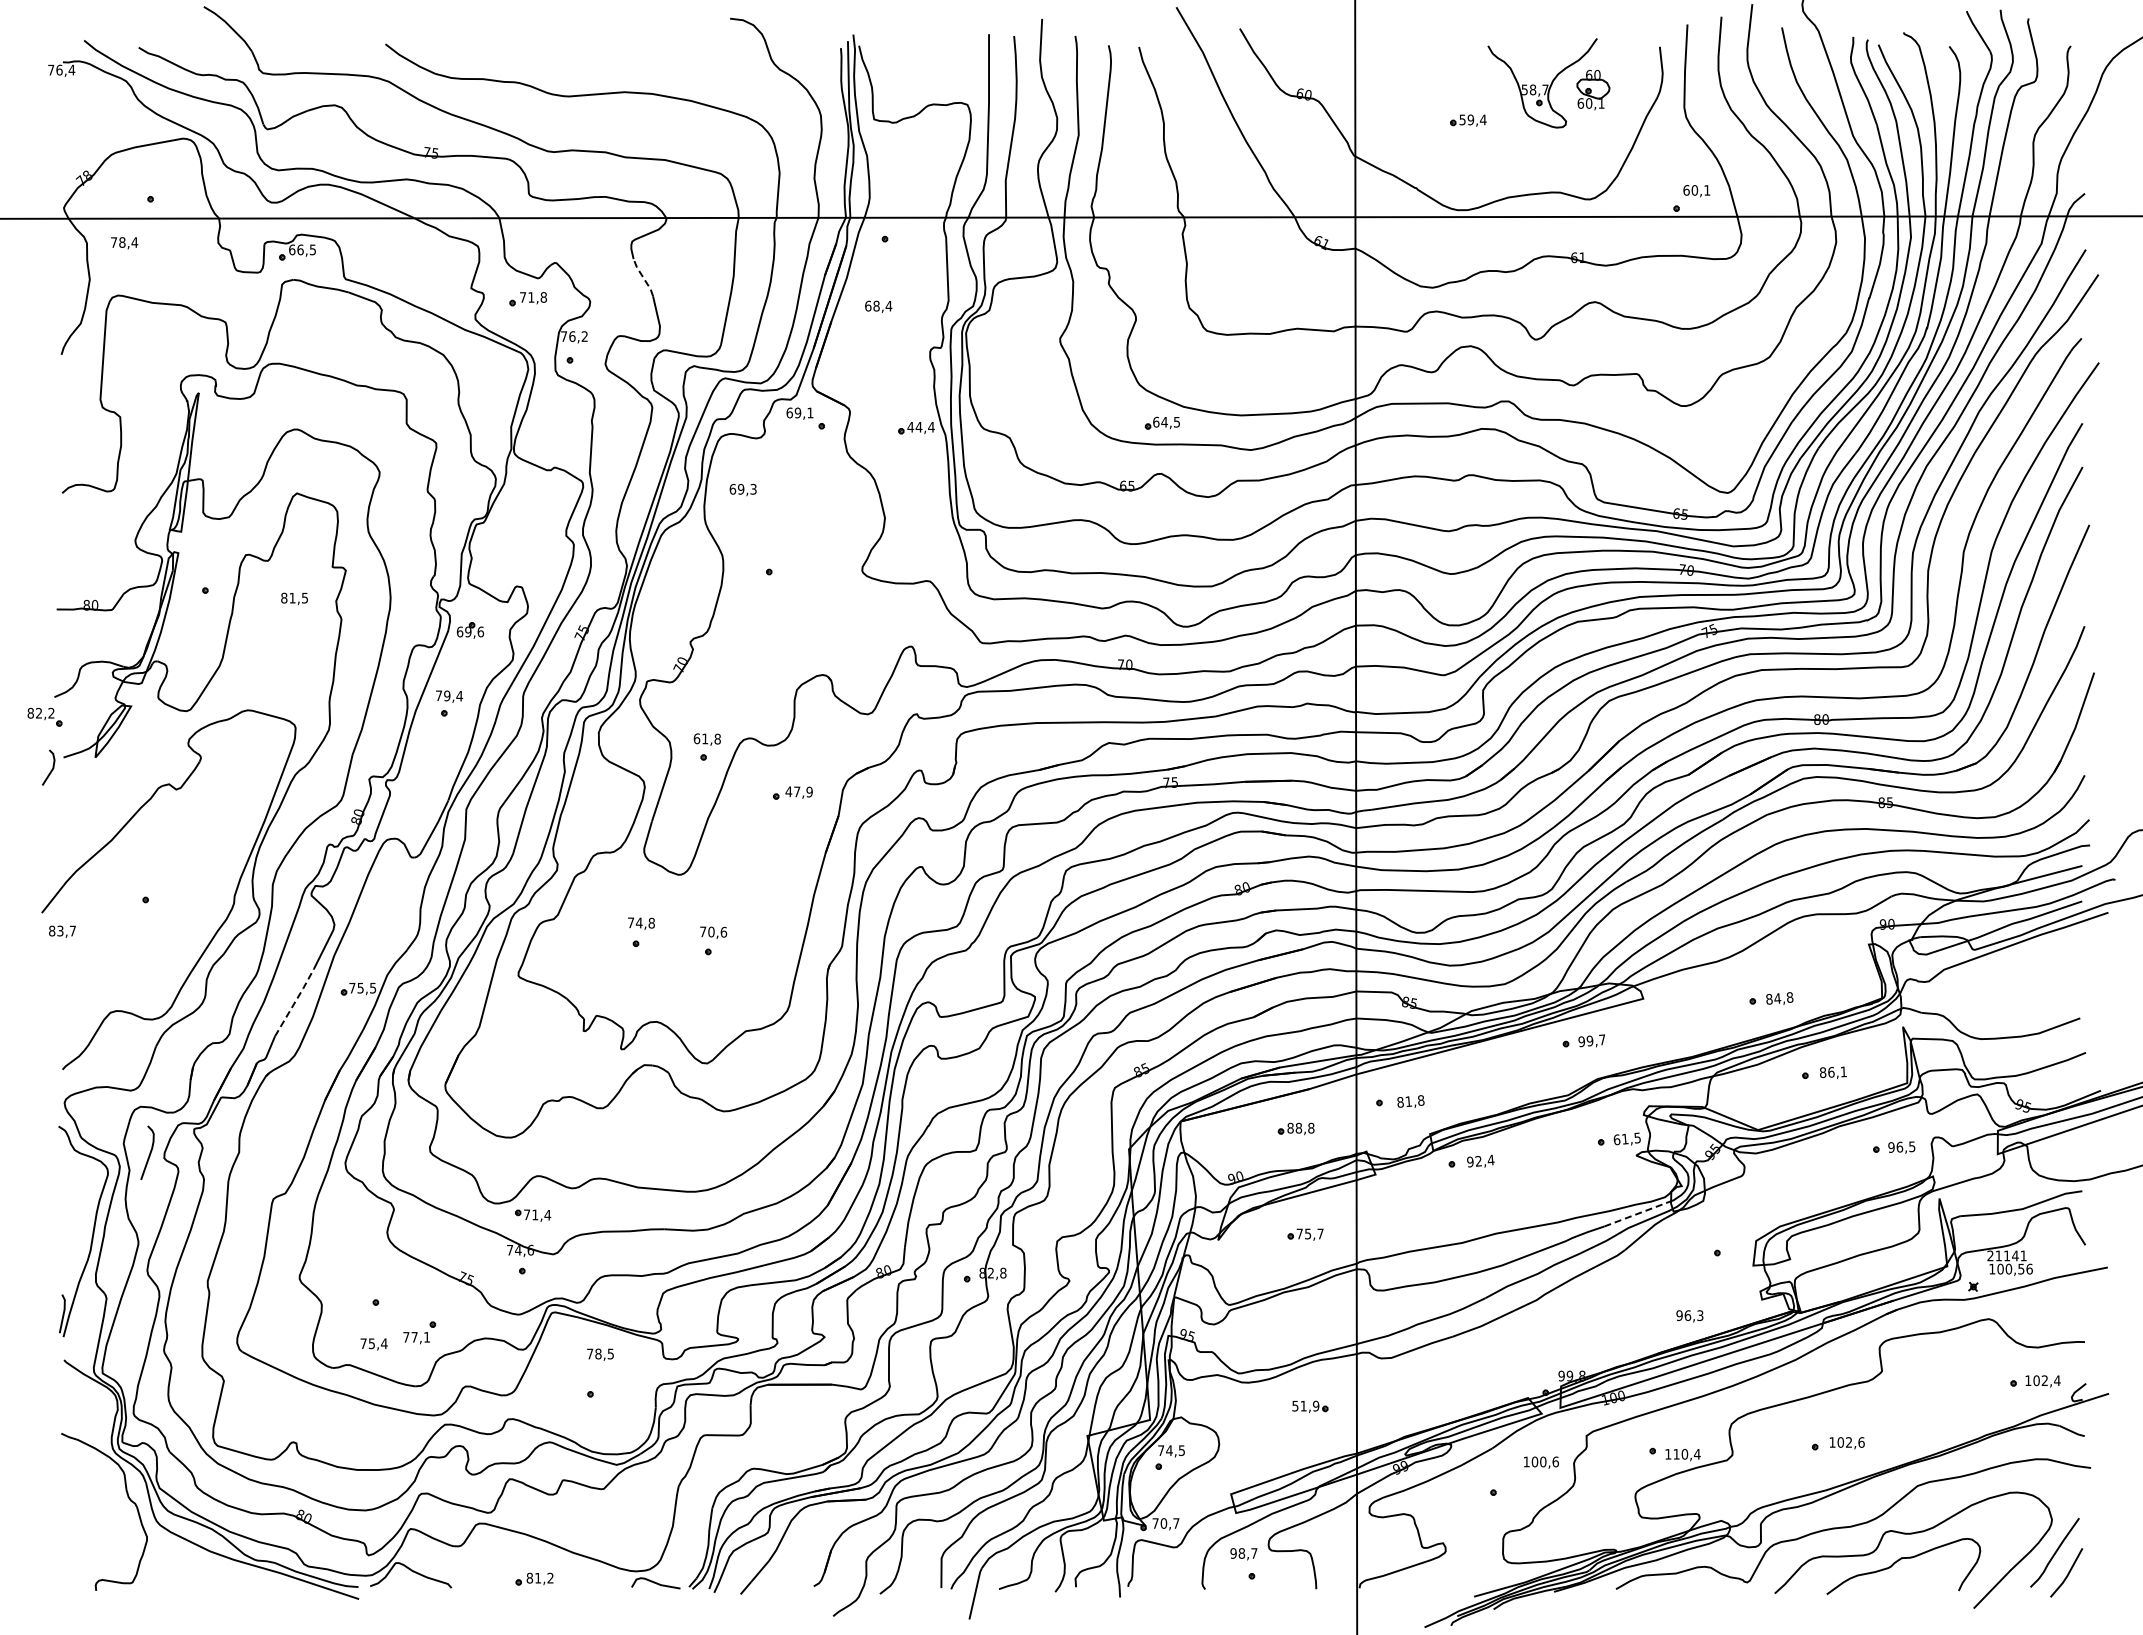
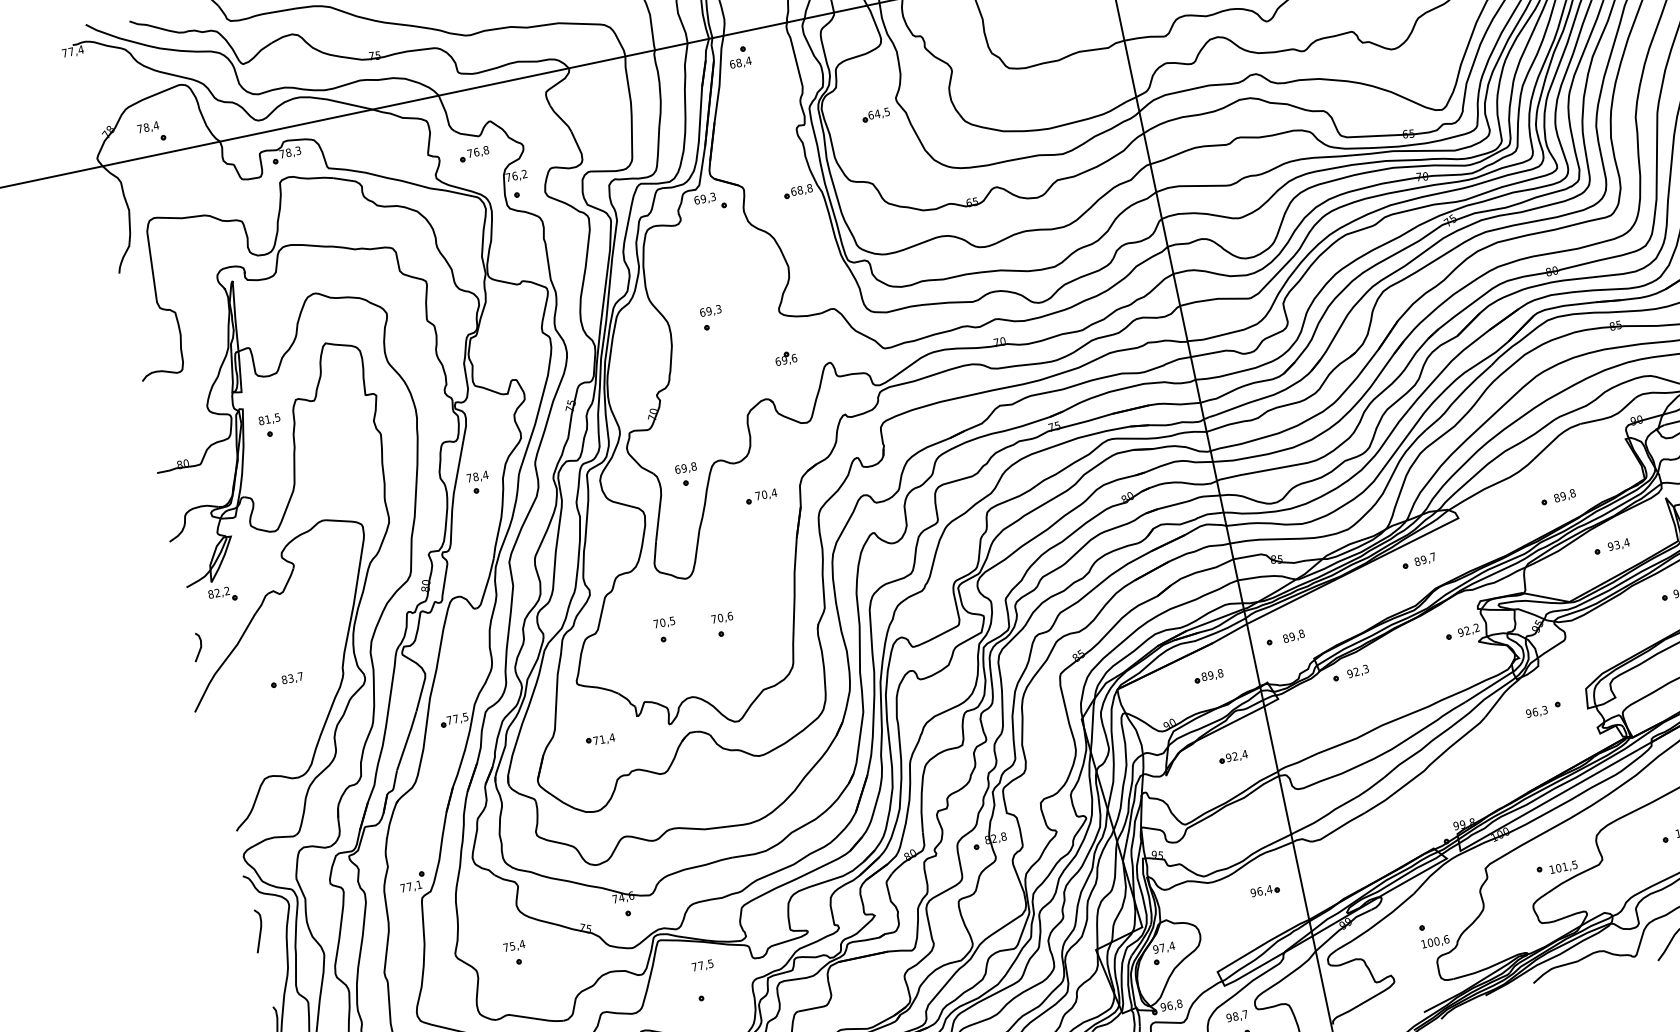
text: (59, 69) -> (71, 51), 76,4 -> 77,4
text: (124, 243) -> (148, 128), moved
text: (302, 249) -> (290, 152), 66,5 -> 78,3
line: (643, 277) -> (560, 118), dashed -> solid
text: (531, 297) -> (476, 152), 71,8 -> 76,8
text: (878, 306) -> (740, 62), moved
text: (810, 412) -> (713, 196), 69,1 -> 69,3
part: (1161, 422) -> (875, 114), moved
text: (920, 426) -> (801, 189), 44,4 -> 68,8
text: (742, 490) -> (710, 311), moved
text: (294, 598) -> (269, 419), moved
part: (470, 630) -> (786, 358), moved
text: (447, 695) -> (476, 476), 79,4 -> 78,4
part: (44, 716) -> (222, 594), moved
text: (705, 738) -> (684, 468), 61,8 -> 69,8
line: (51, 769) -> (200, 648), moved
text: (798, 791) -> (765, 494), 47,9 -> 70,4
text: (644, 922) -> (666, 621), 74,8 -> 70,5
text: (62, 931) -> (292, 678), moved
text: (360, 988) -> (455, 719), 75,5 -> 77,5
text: (1777, 998) -> (1563, 496), 84,8 -> 89,8
line: (295, 1002) -> (407, 740), dashed -> solid
text: (1581, 1041) -> (1417, 561), 99,7 -> 89,7
text: (1833, 1071) -> (1618, 543), 86,1 -> 93,4
text: (1408, 1101) -> (1292, 636), 81,8 -> 89,8
text: (1298, 1128) -> (1210, 675), 88,8 -> 89,8
text: (1626, 1138) -> (1468, 630), 61,5 -> 92,2
curve: (149, 1152) -> (259, 930), moved
text: (1490, 1159) -> (1365, 668), 92,4 -> 92,3
line: (1637, 1213) -> (1488, 686), dashed -> solid
part: (533, 1215) -> (601, 740), moved
text: (1309, 1233) -> (1236, 755), 75,7 -> 92,4
text: (1689, 1316) -> (1536, 712), moved
part: (419, 1332) -> (412, 882), moved
text: (373, 1344) -> (513, 946), moved
text: (598, 1353) -> (701, 965), 78,5 -> 77,5
text: (1305, 1405) -> (1261, 890), 51,9 -> 96,4
text: (1171, 1450) -> (1163, 947), 74,5 -> 97,4
text: (1686, 1453) -> (1566, 866), 110,4 -> 101,5
text: (1541, 1462) -> (1435, 942), moved
text: (1165, 1523) -> (1171, 1005), 70,7 -> 96,8

